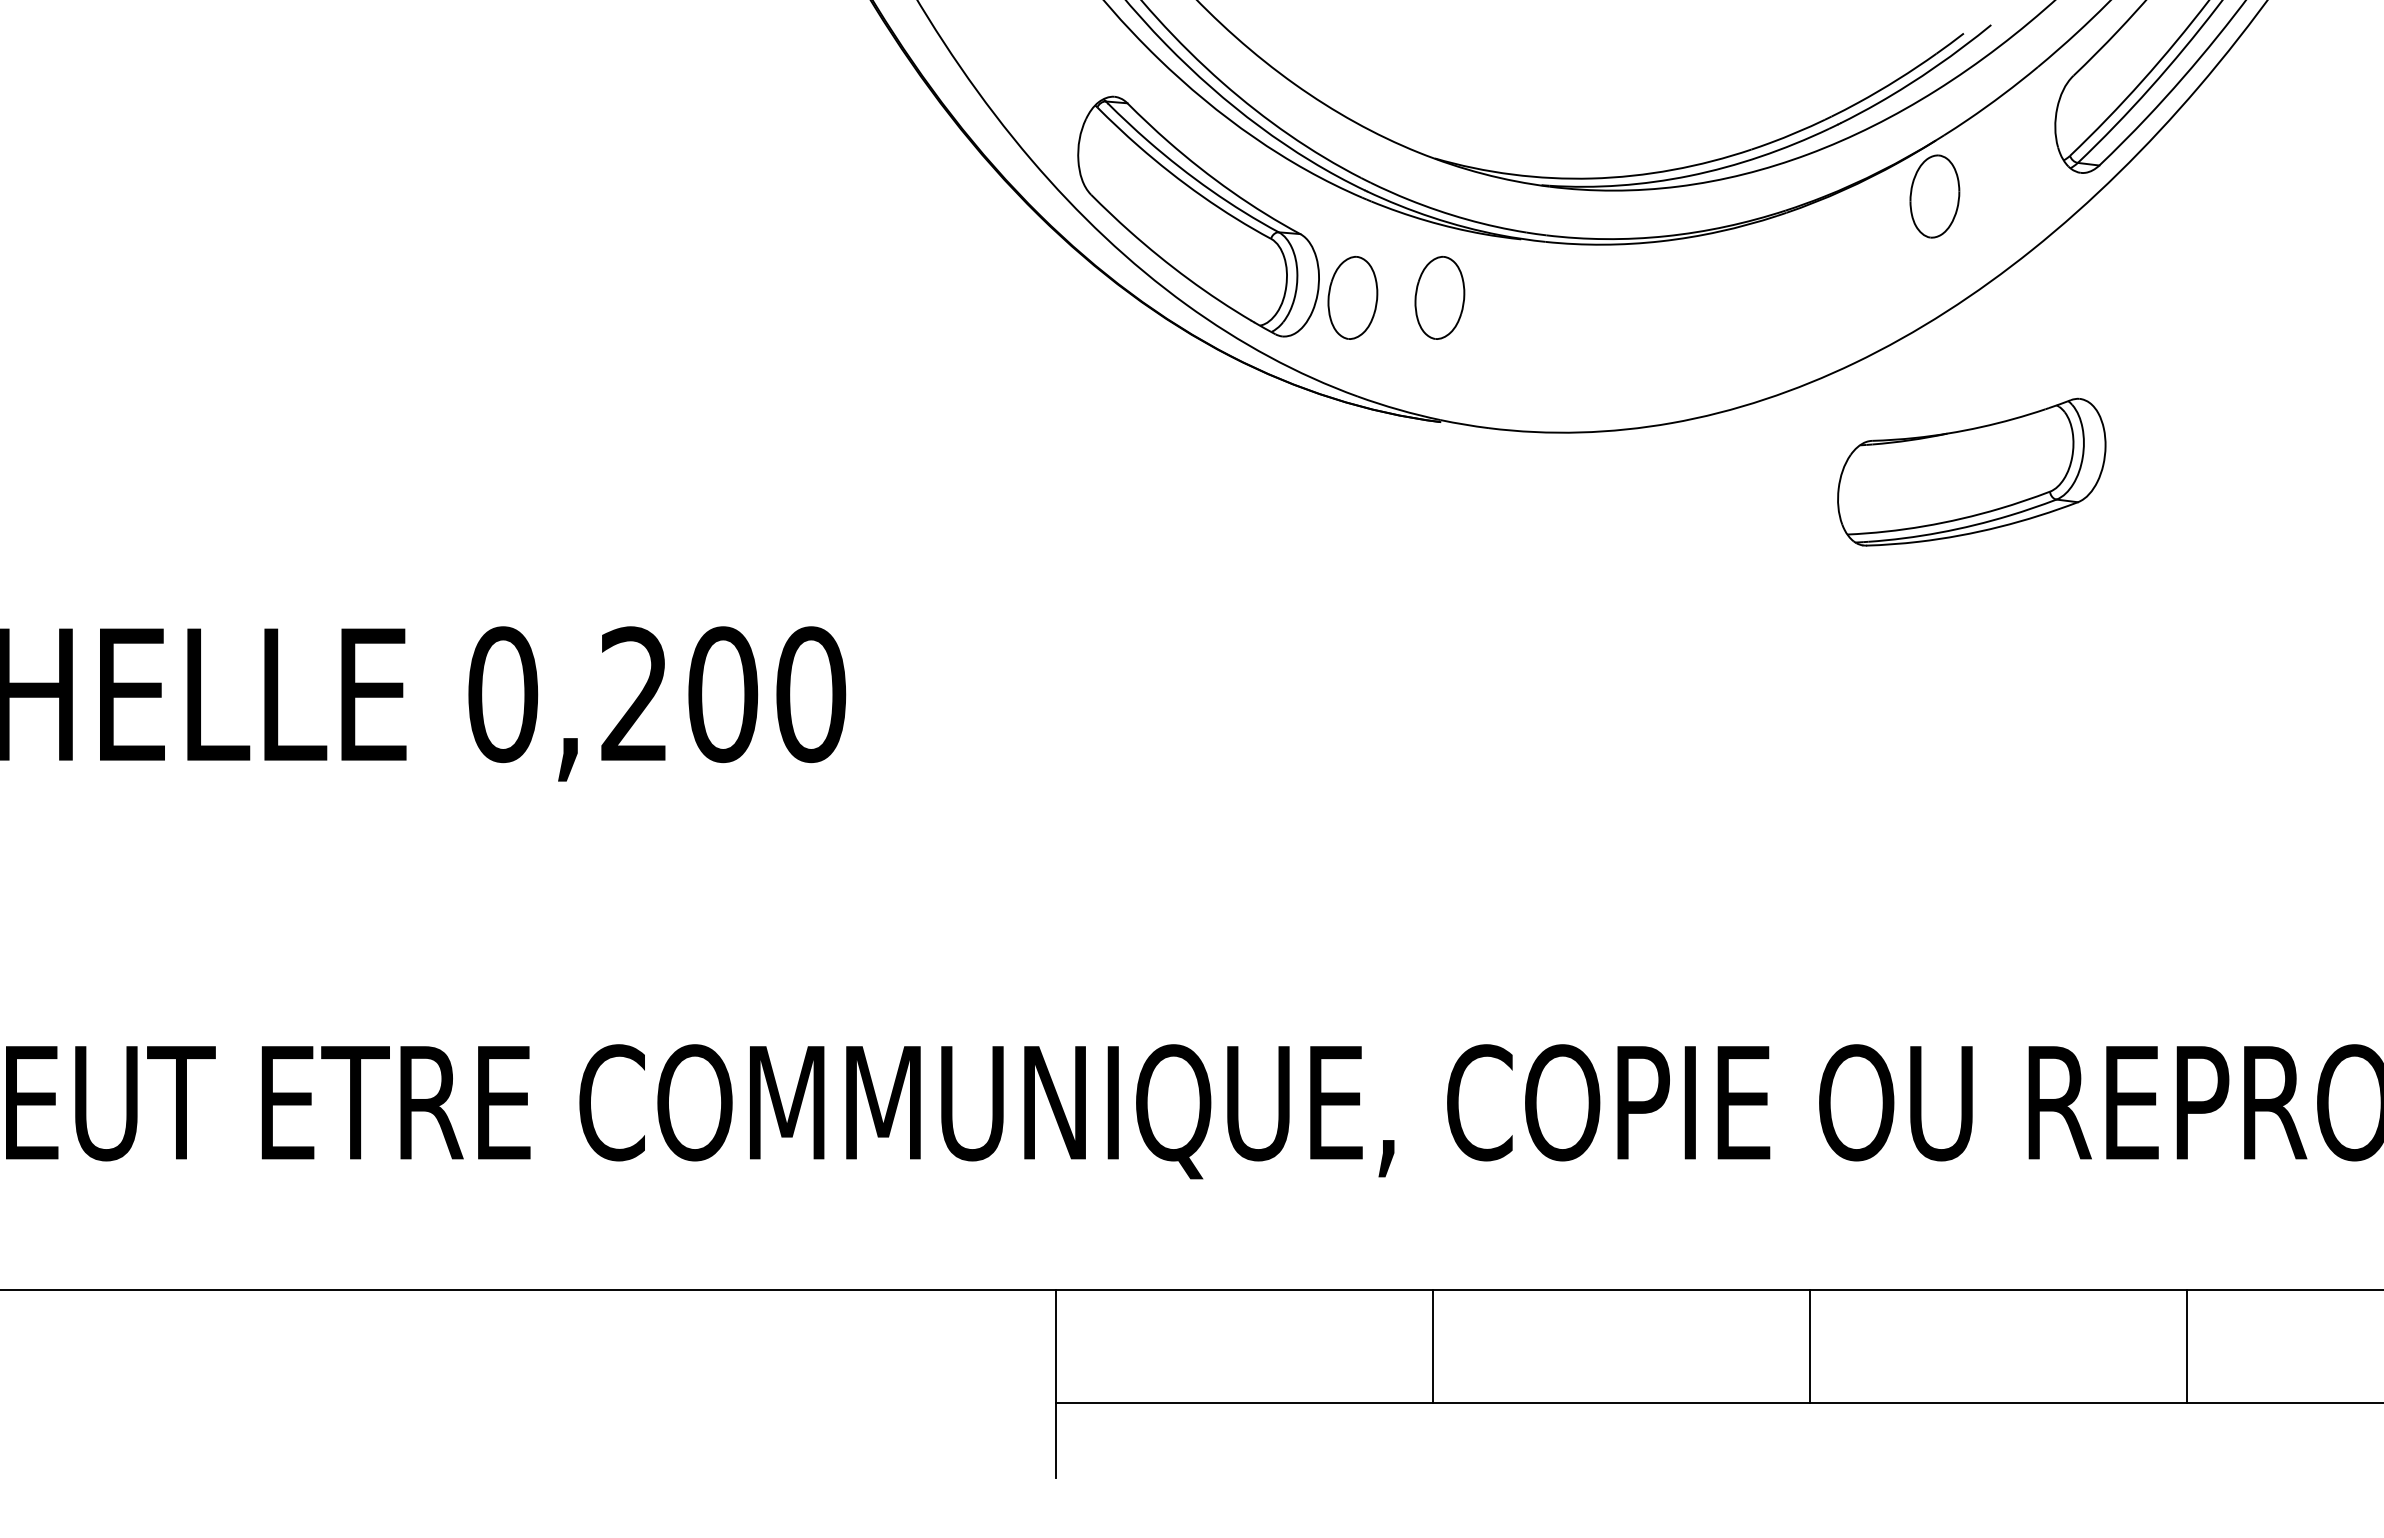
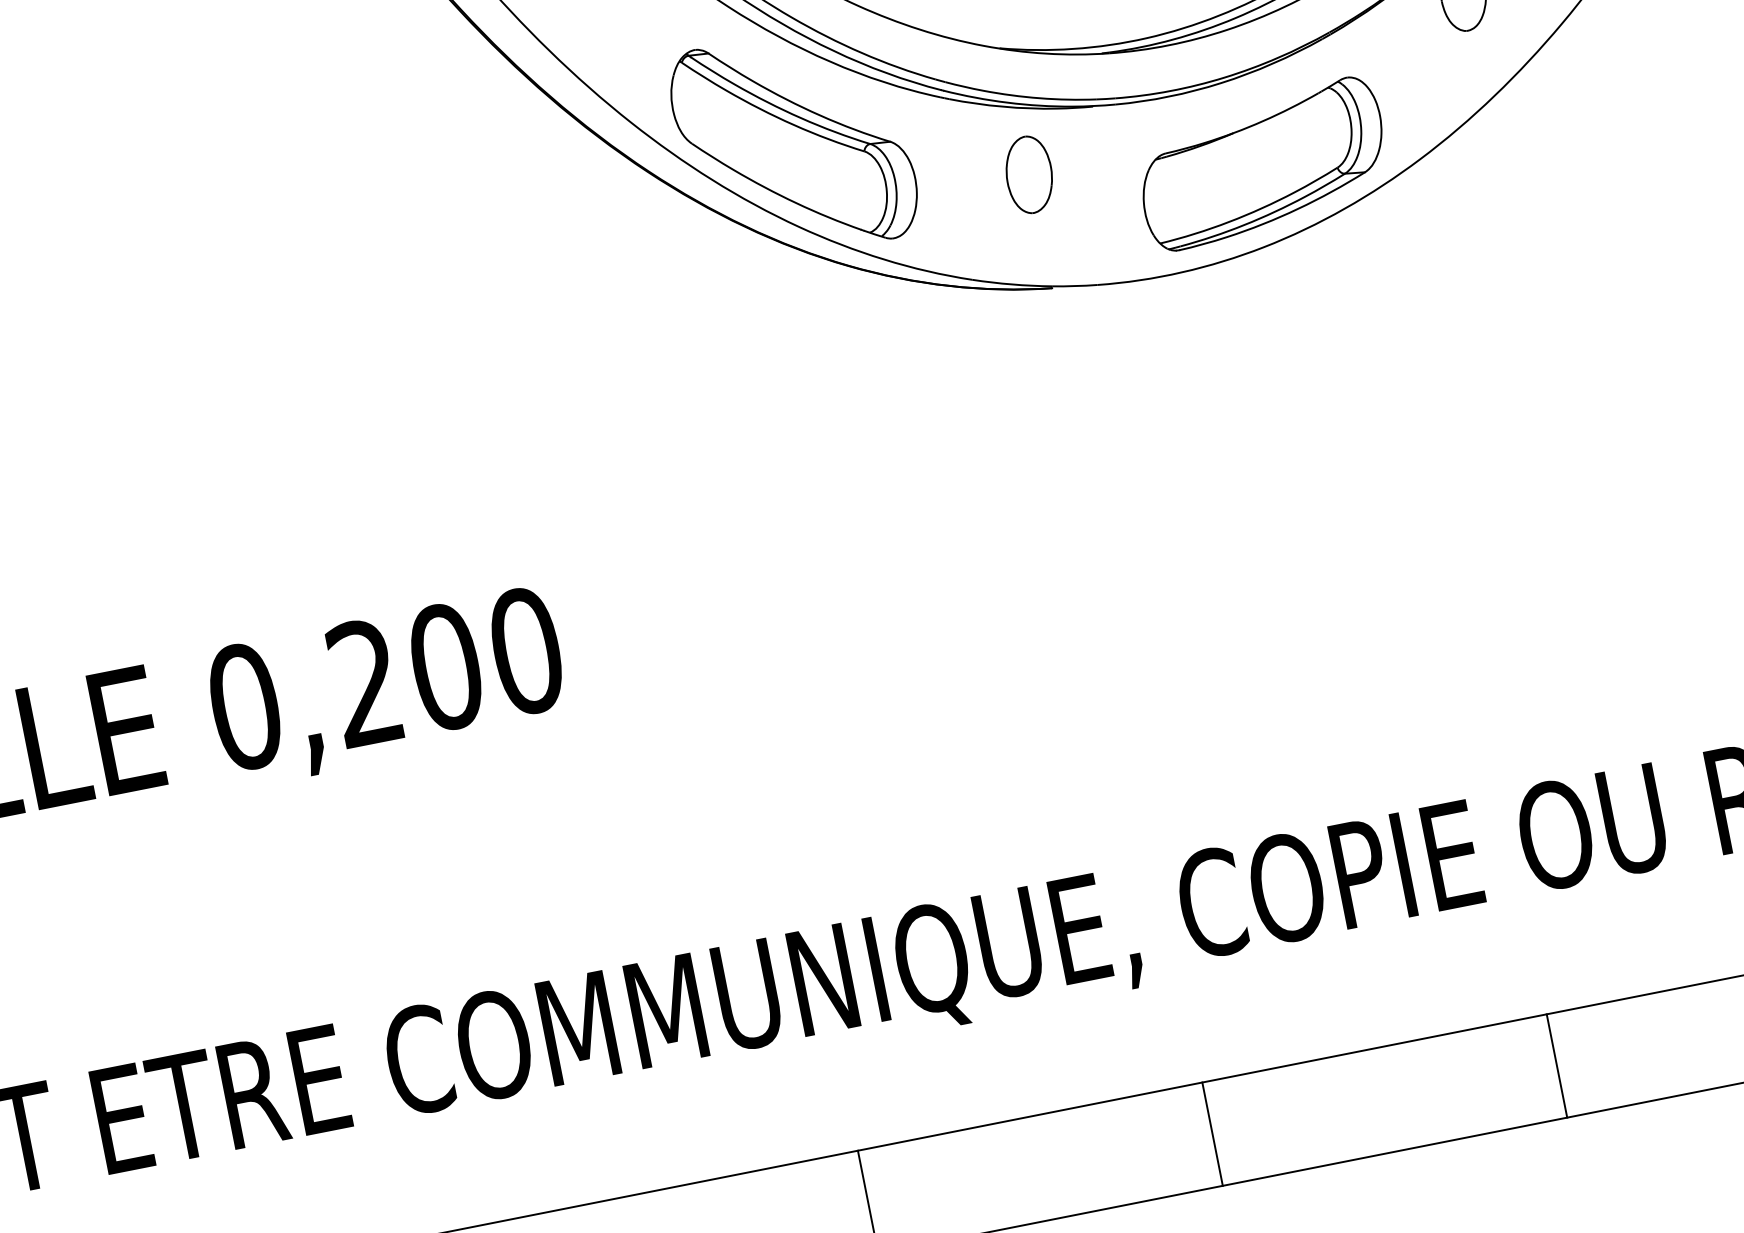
part: (1352, 297) -> (949, 190), removed
part: (1971, 471) -> (1262, 163), moved

